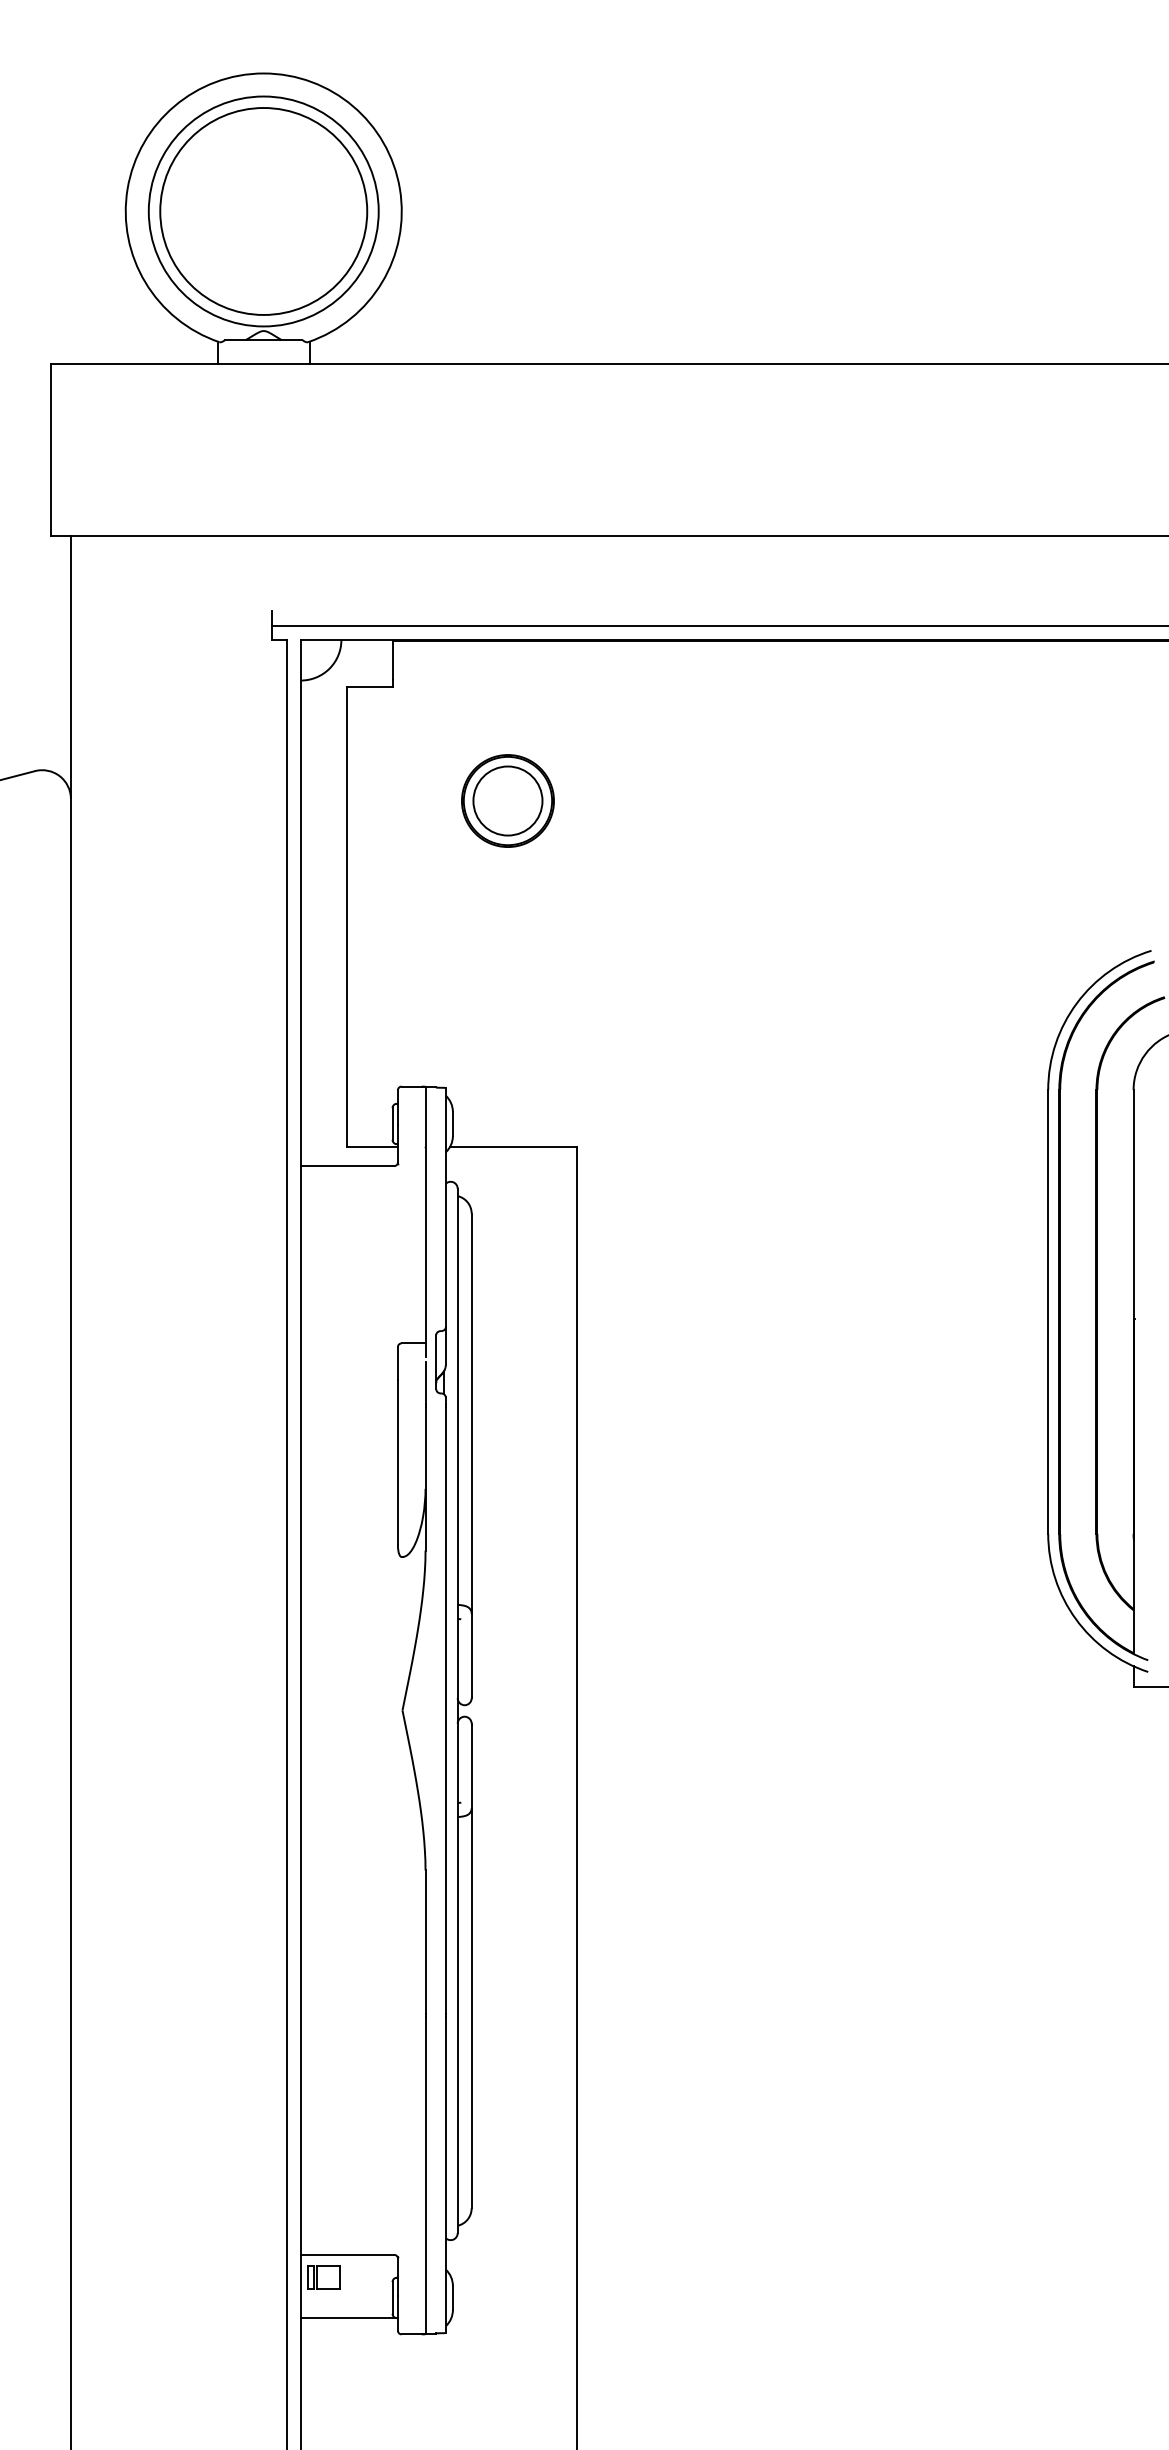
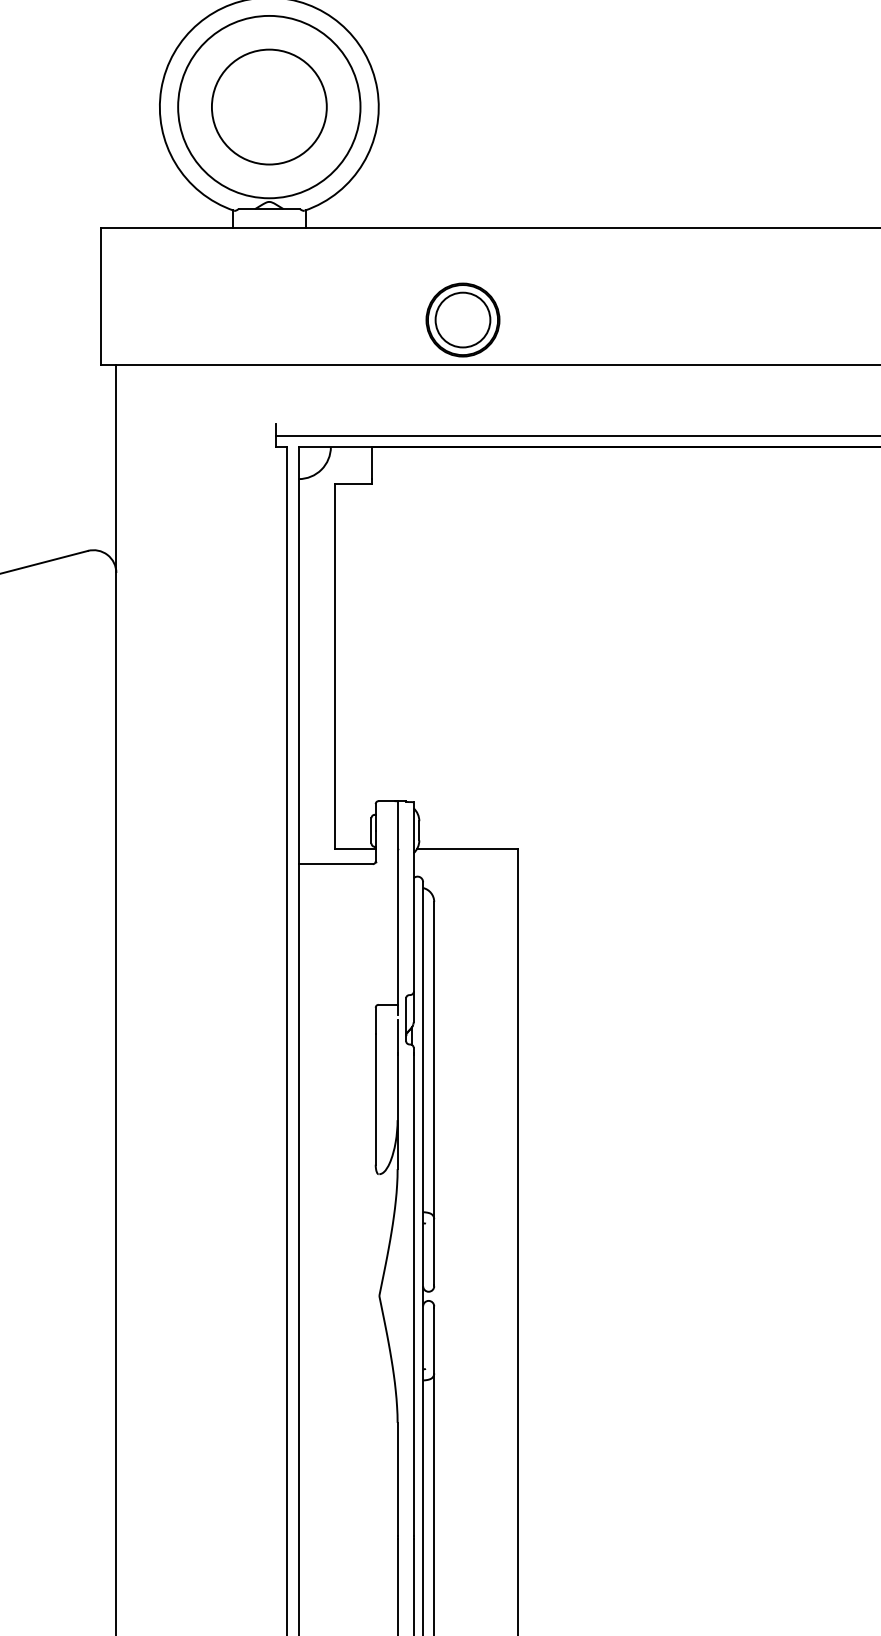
circle: (263, 211) -> (269, 107), size x0.7
part: (507, 800) -> (462, 319), moved

